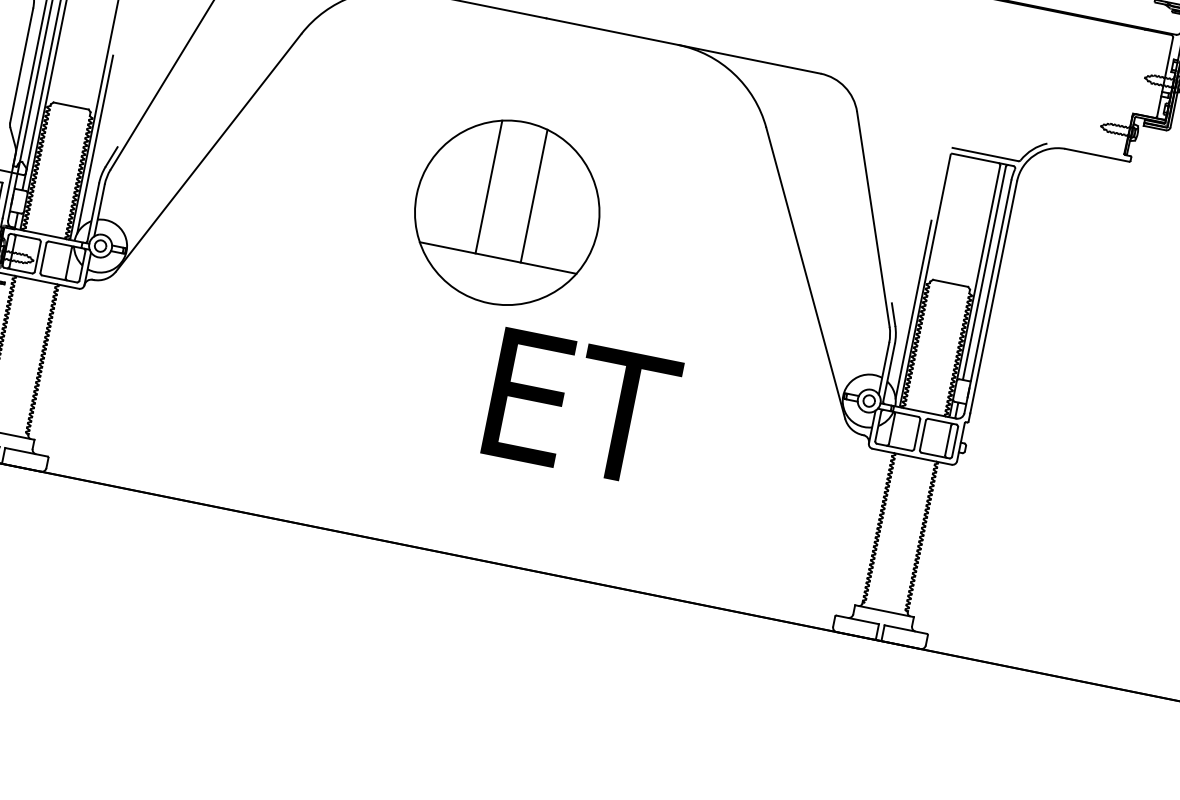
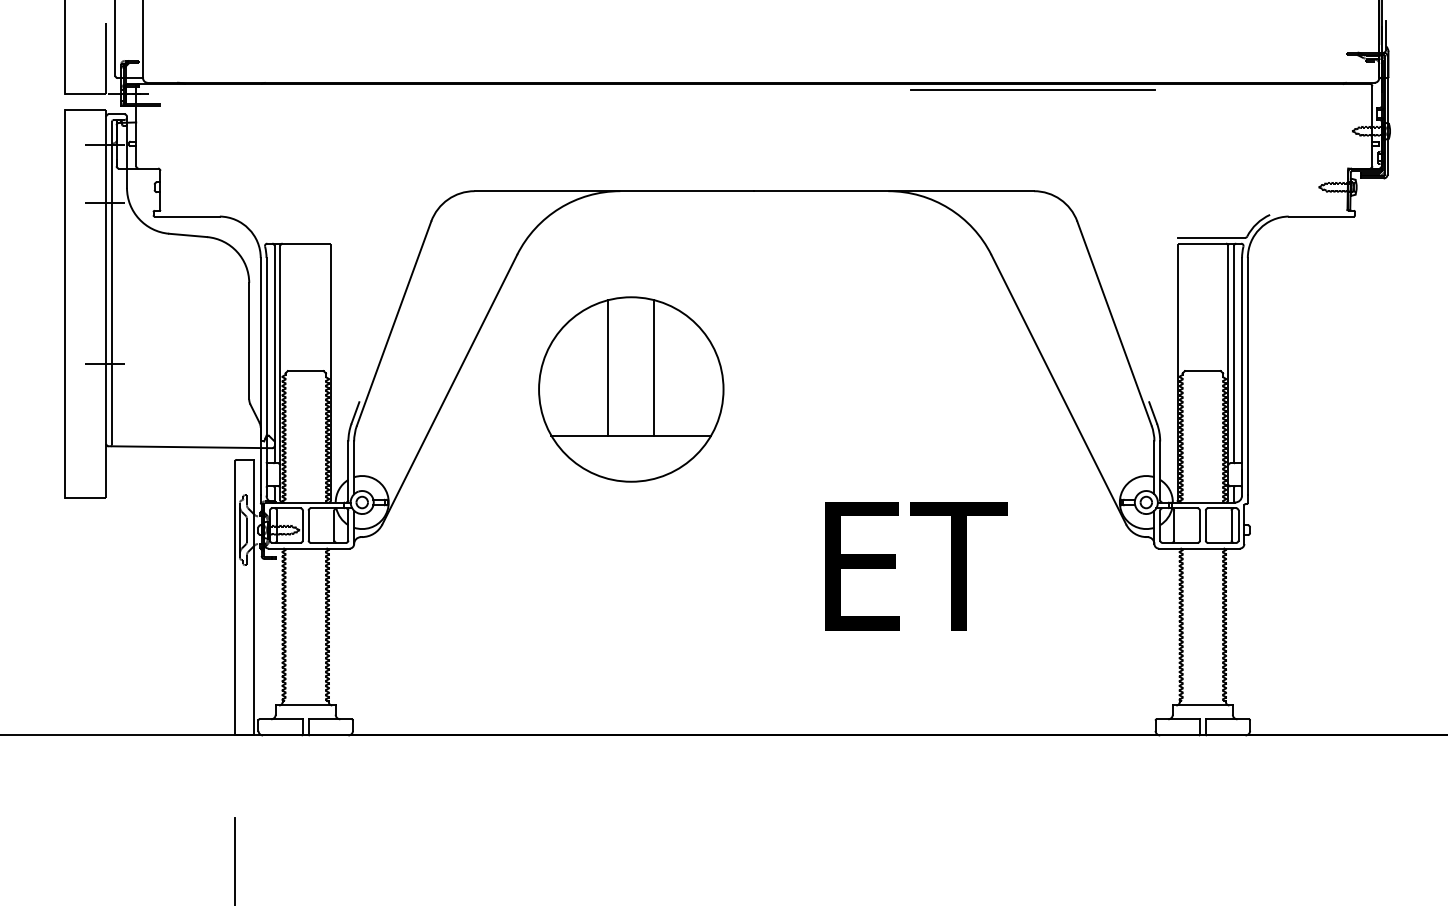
line: (94, 143) -> (336, 403), removed
part: (507, 212) -> (631, 389), moved
line: (913, 308) -> (1171, 403), removed
text: (582, 408) -> (916, 566), moved

